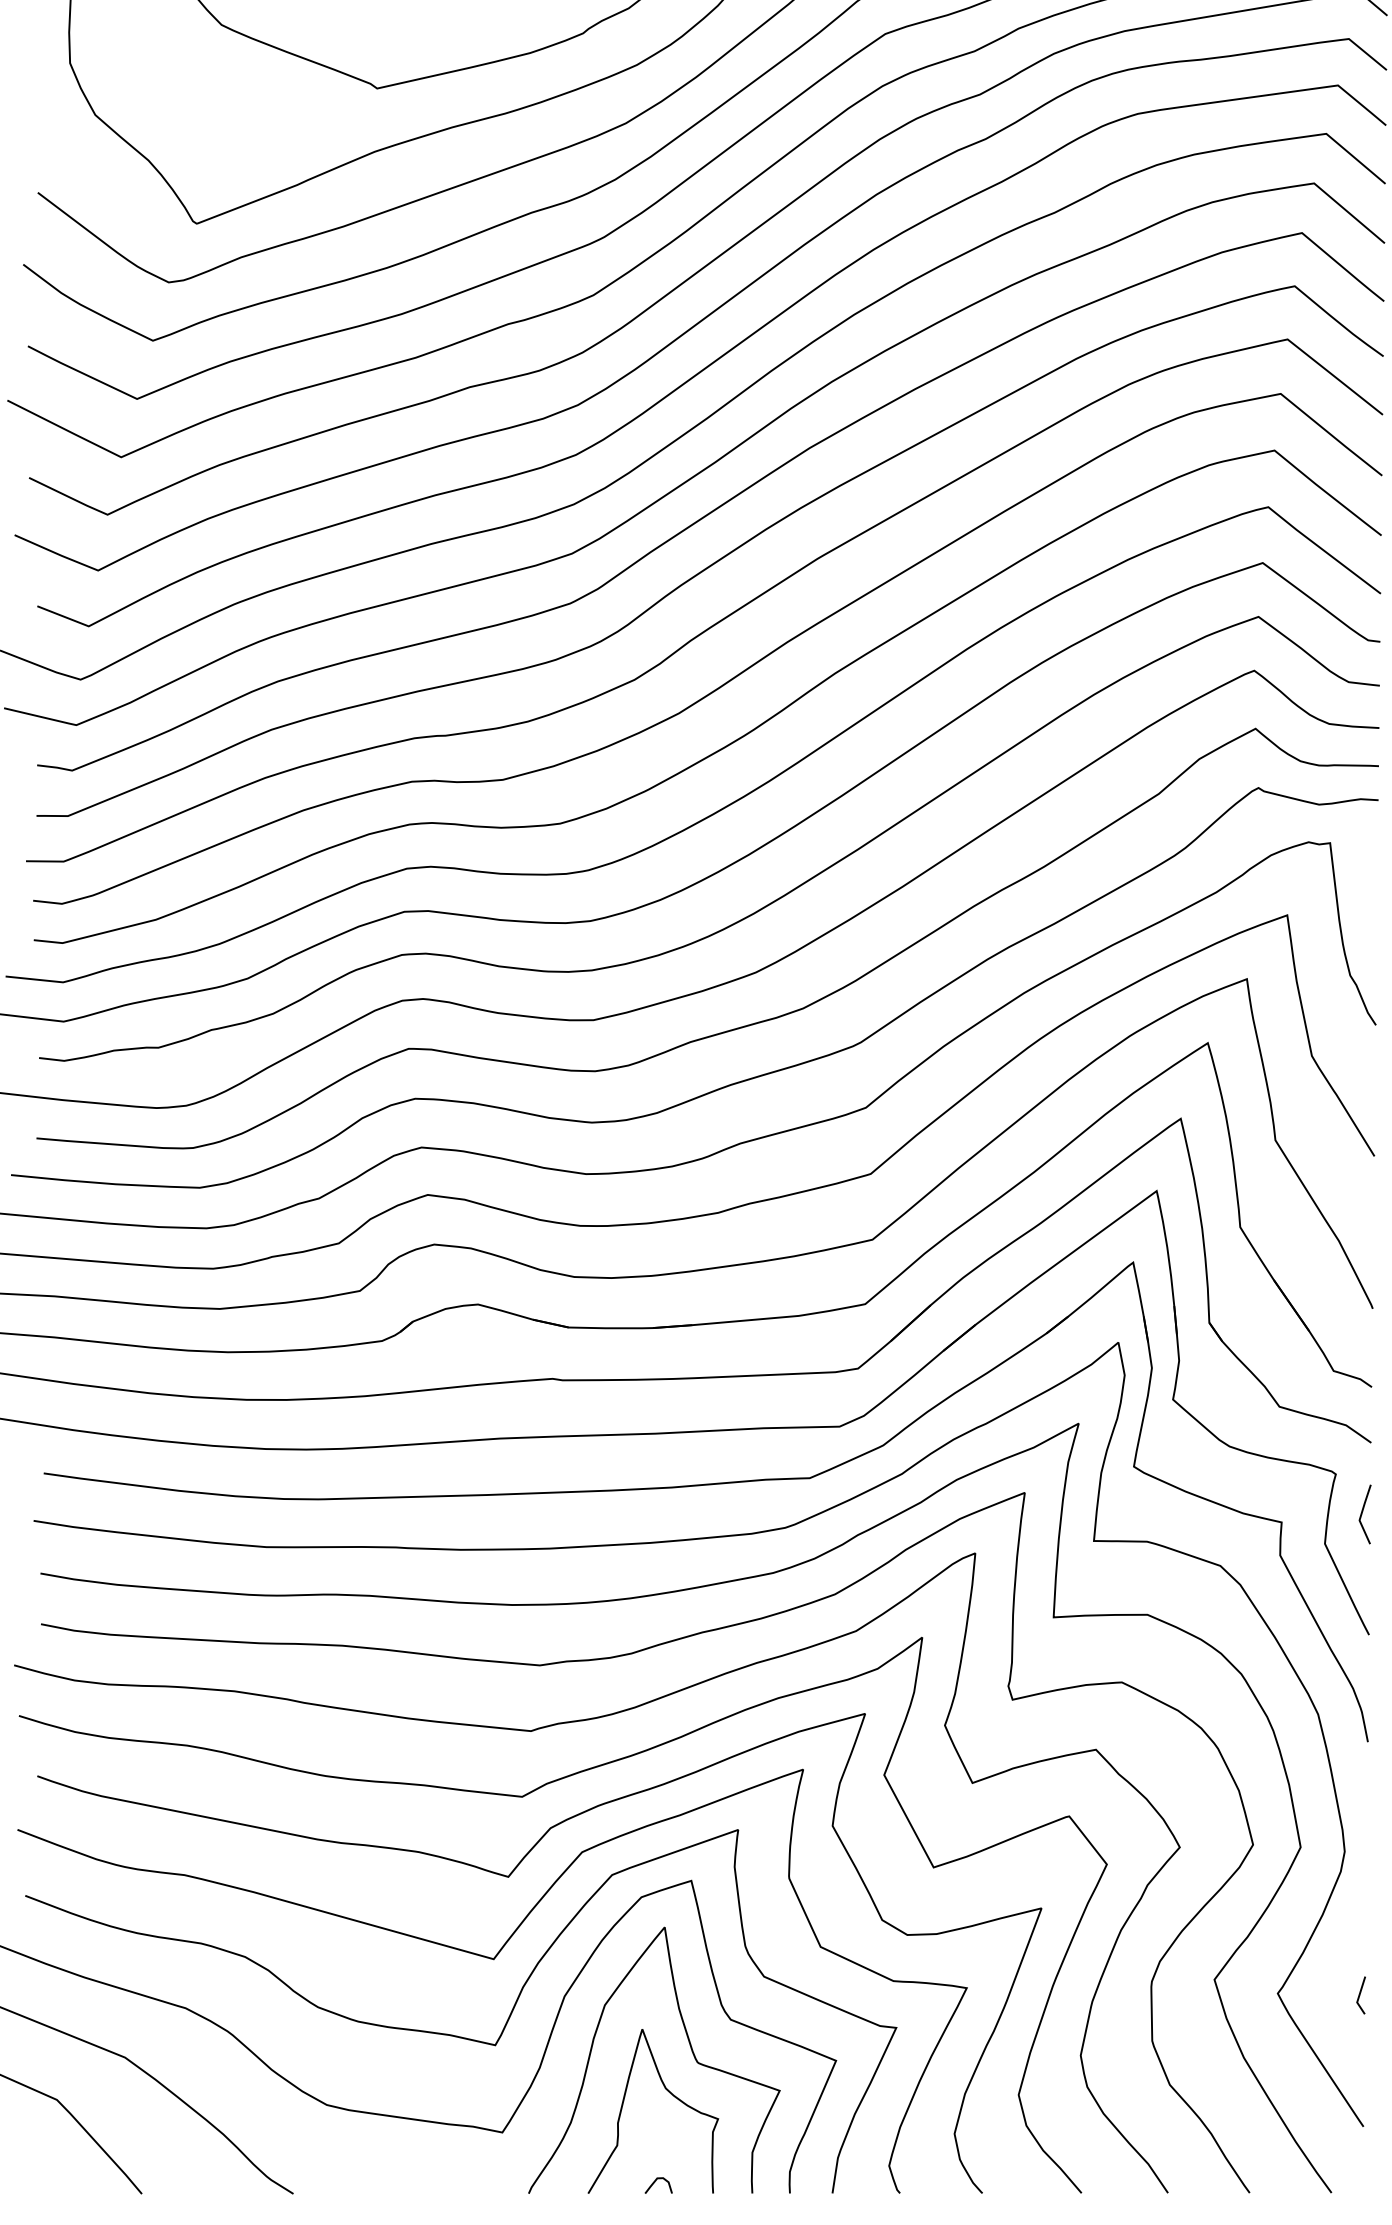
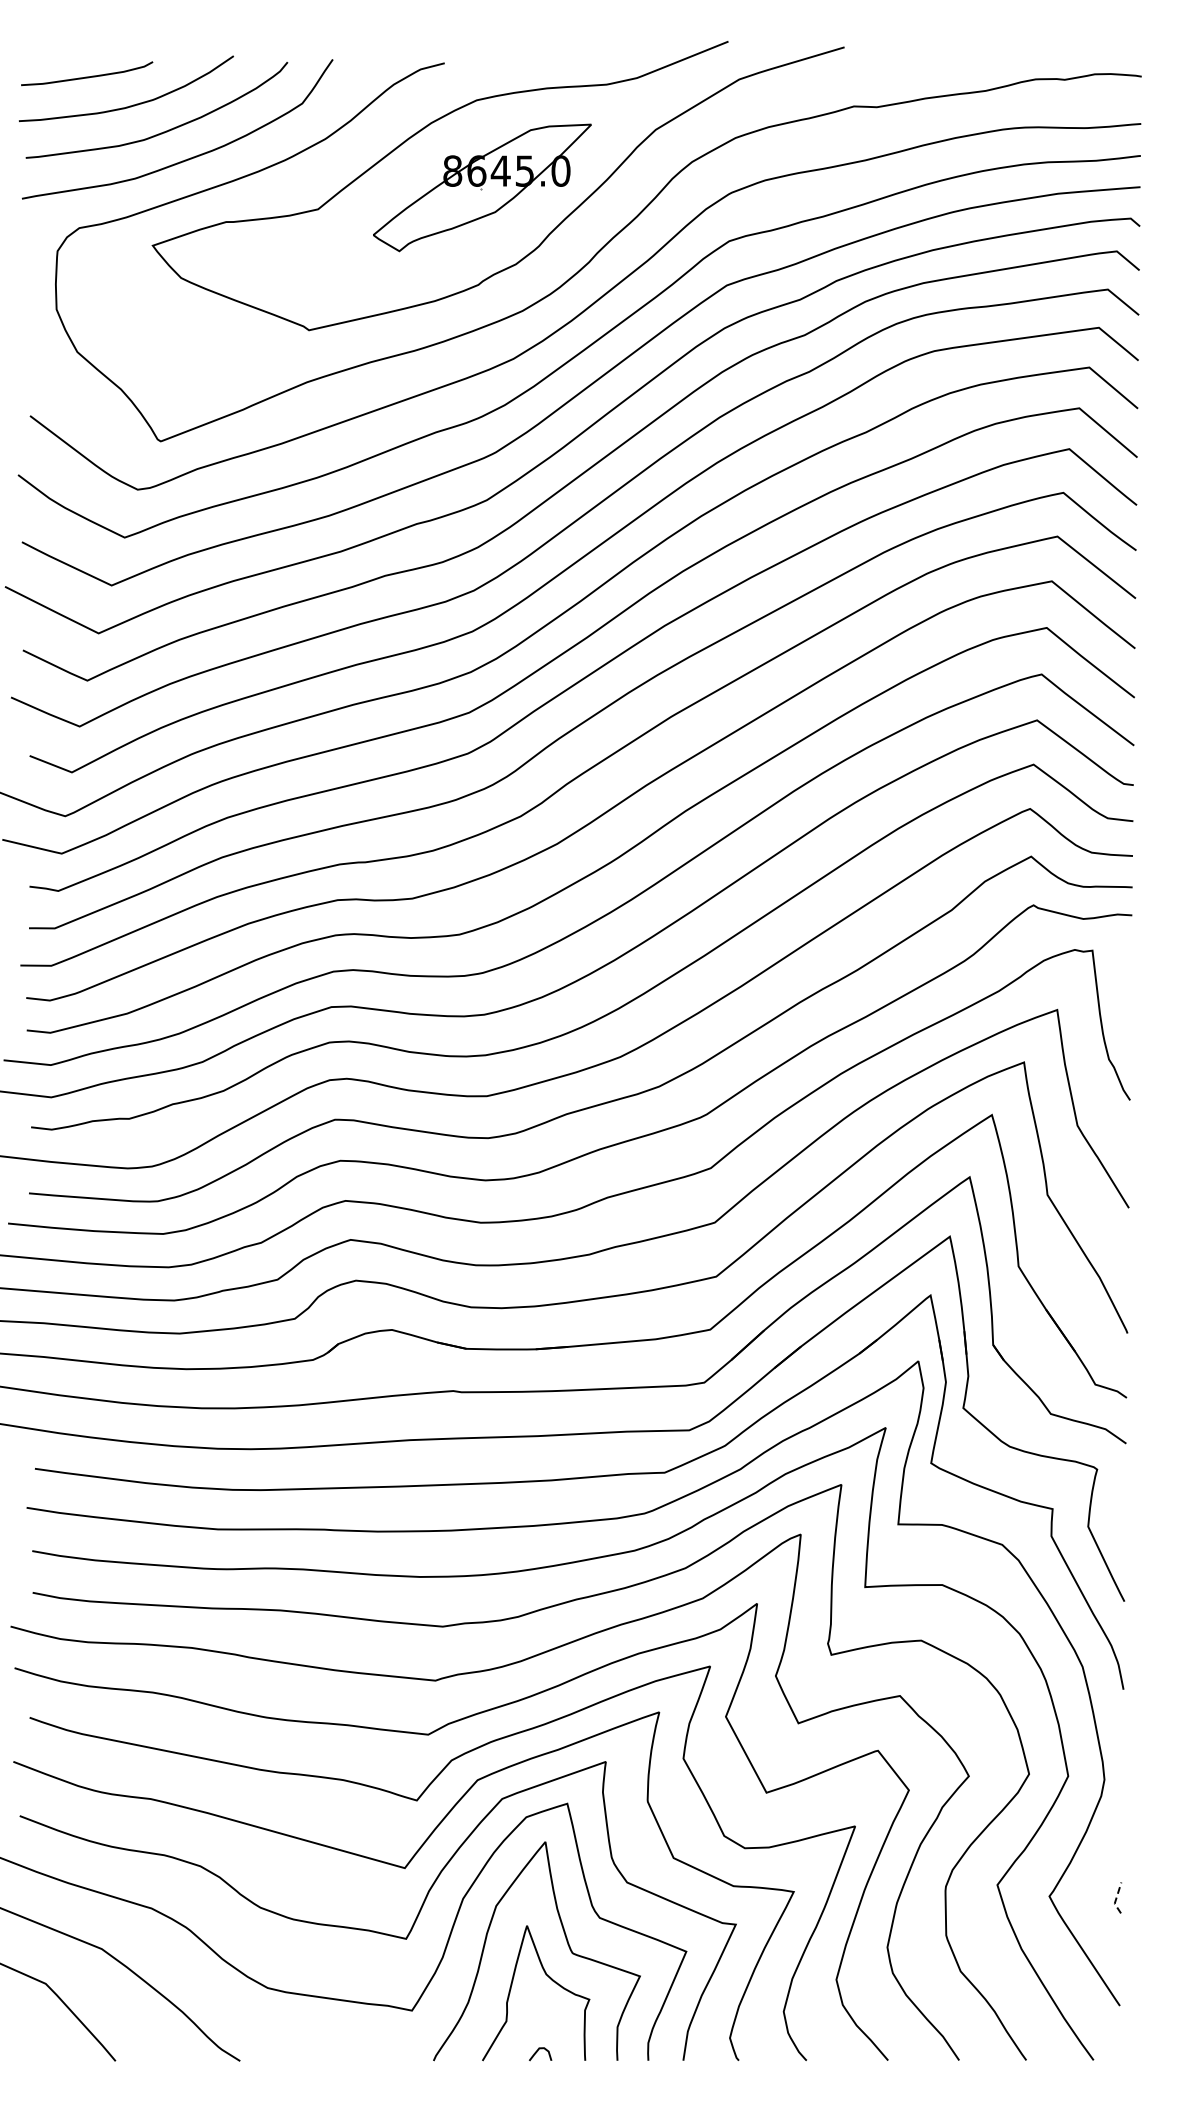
line: (1363, 1514) -> (1119, 1502), removed
line: (1359, 1997) -> (1116, 1899), solid -> dashed

